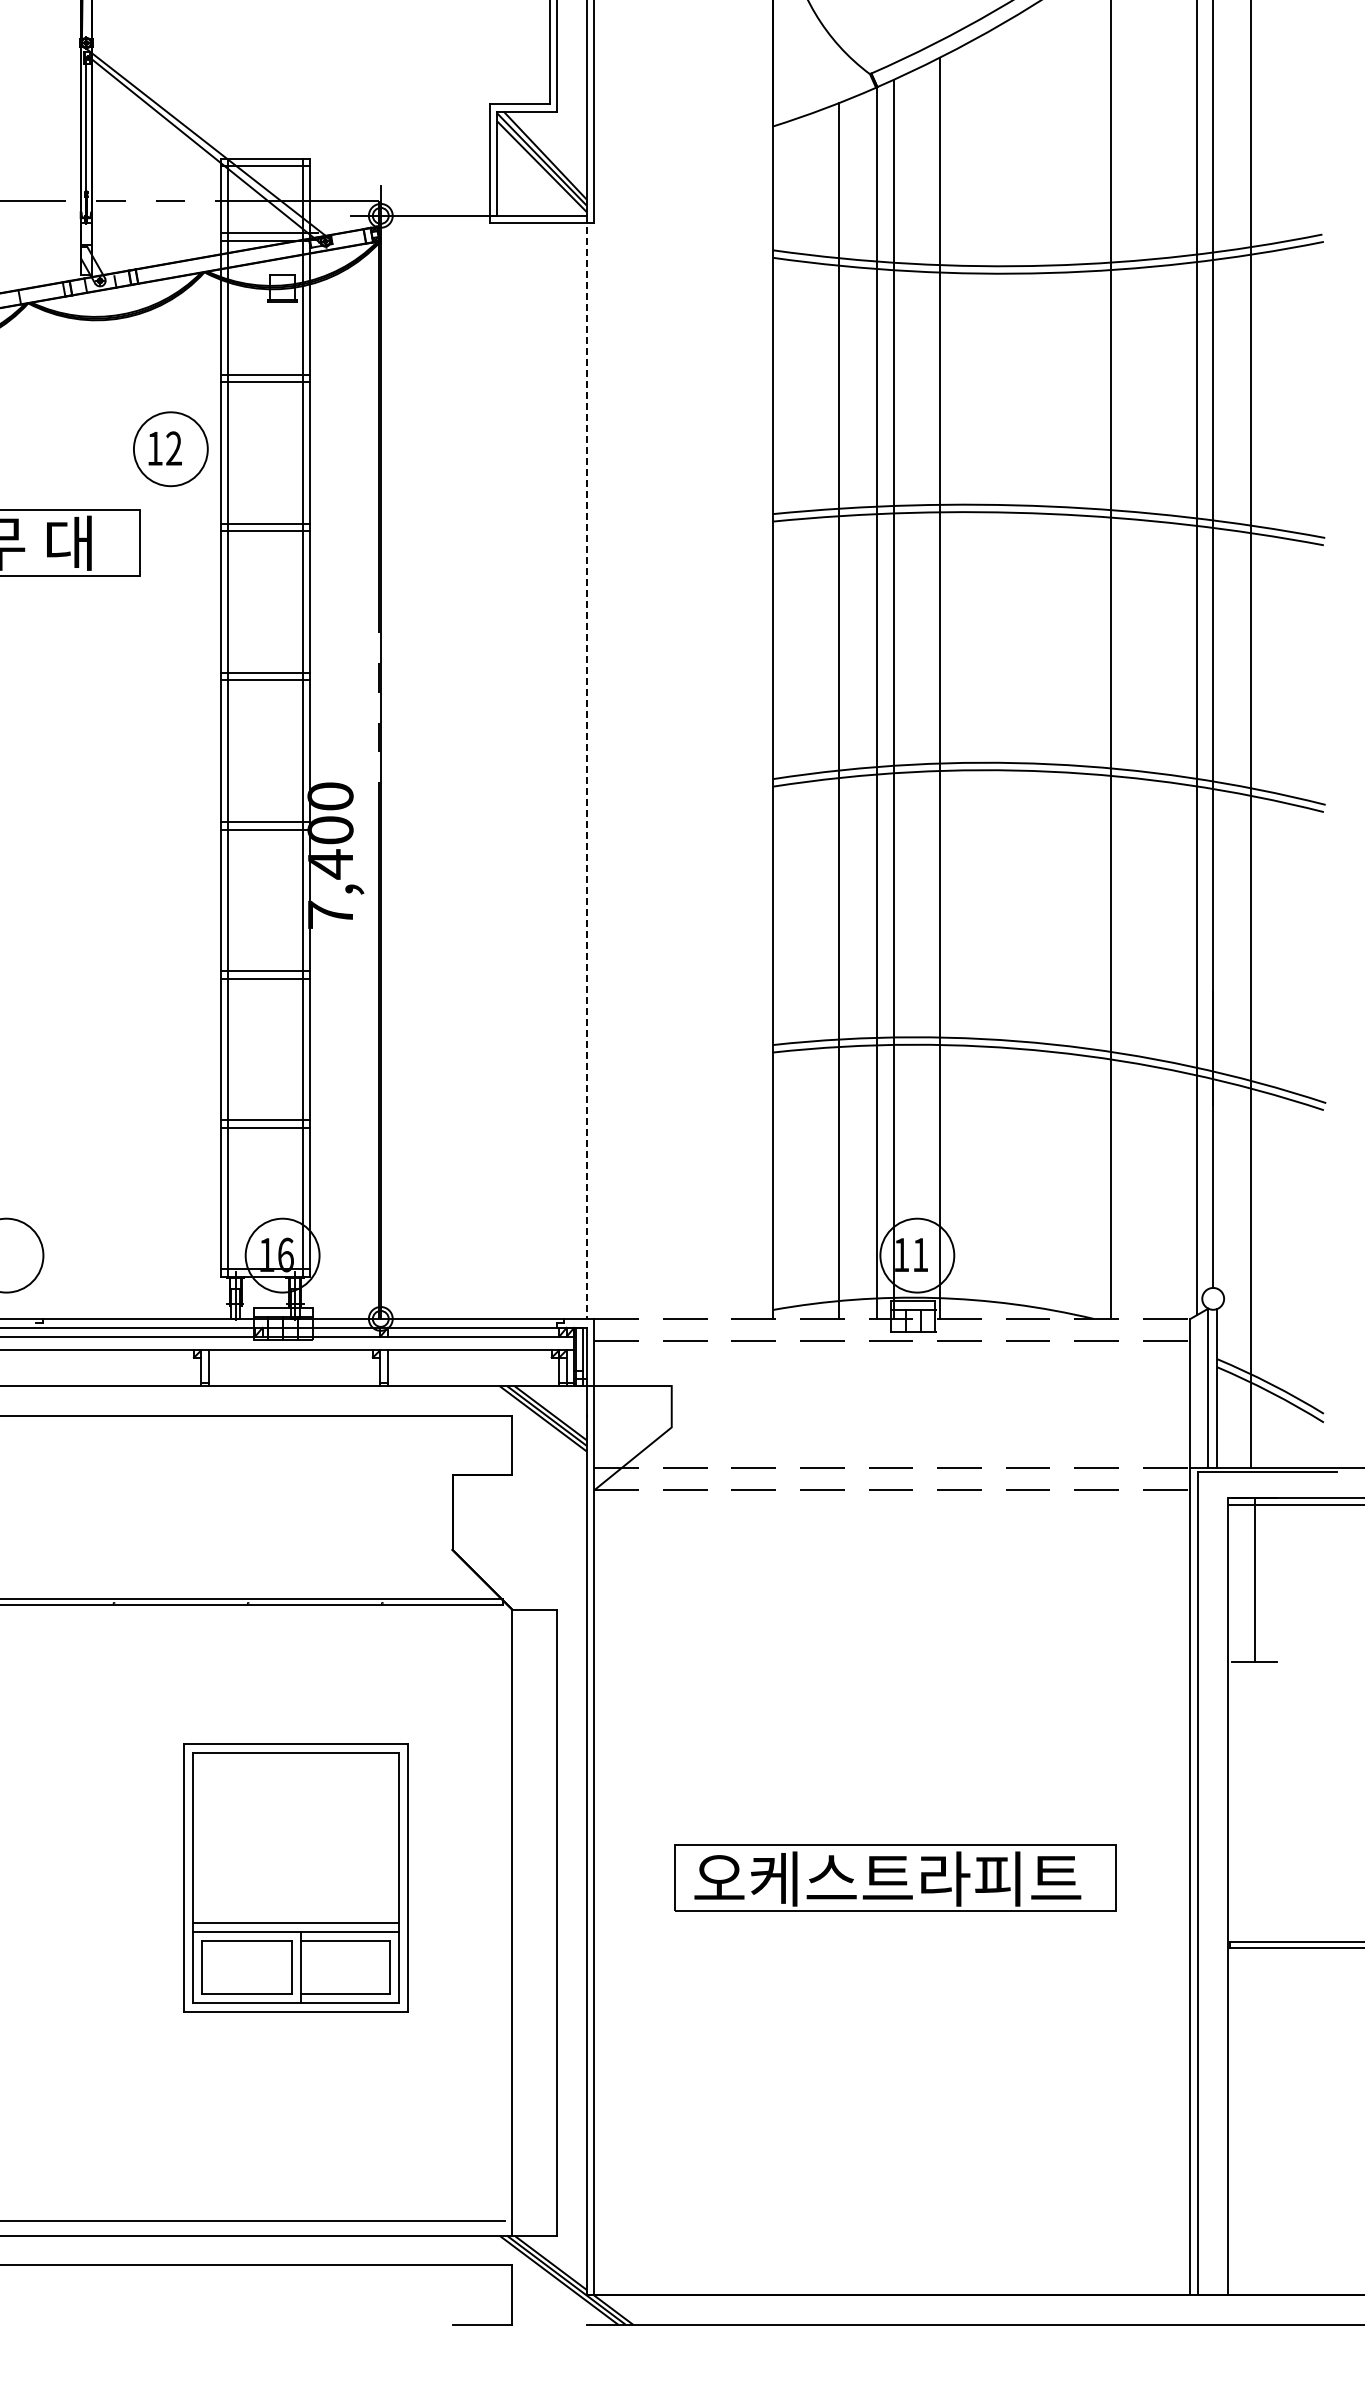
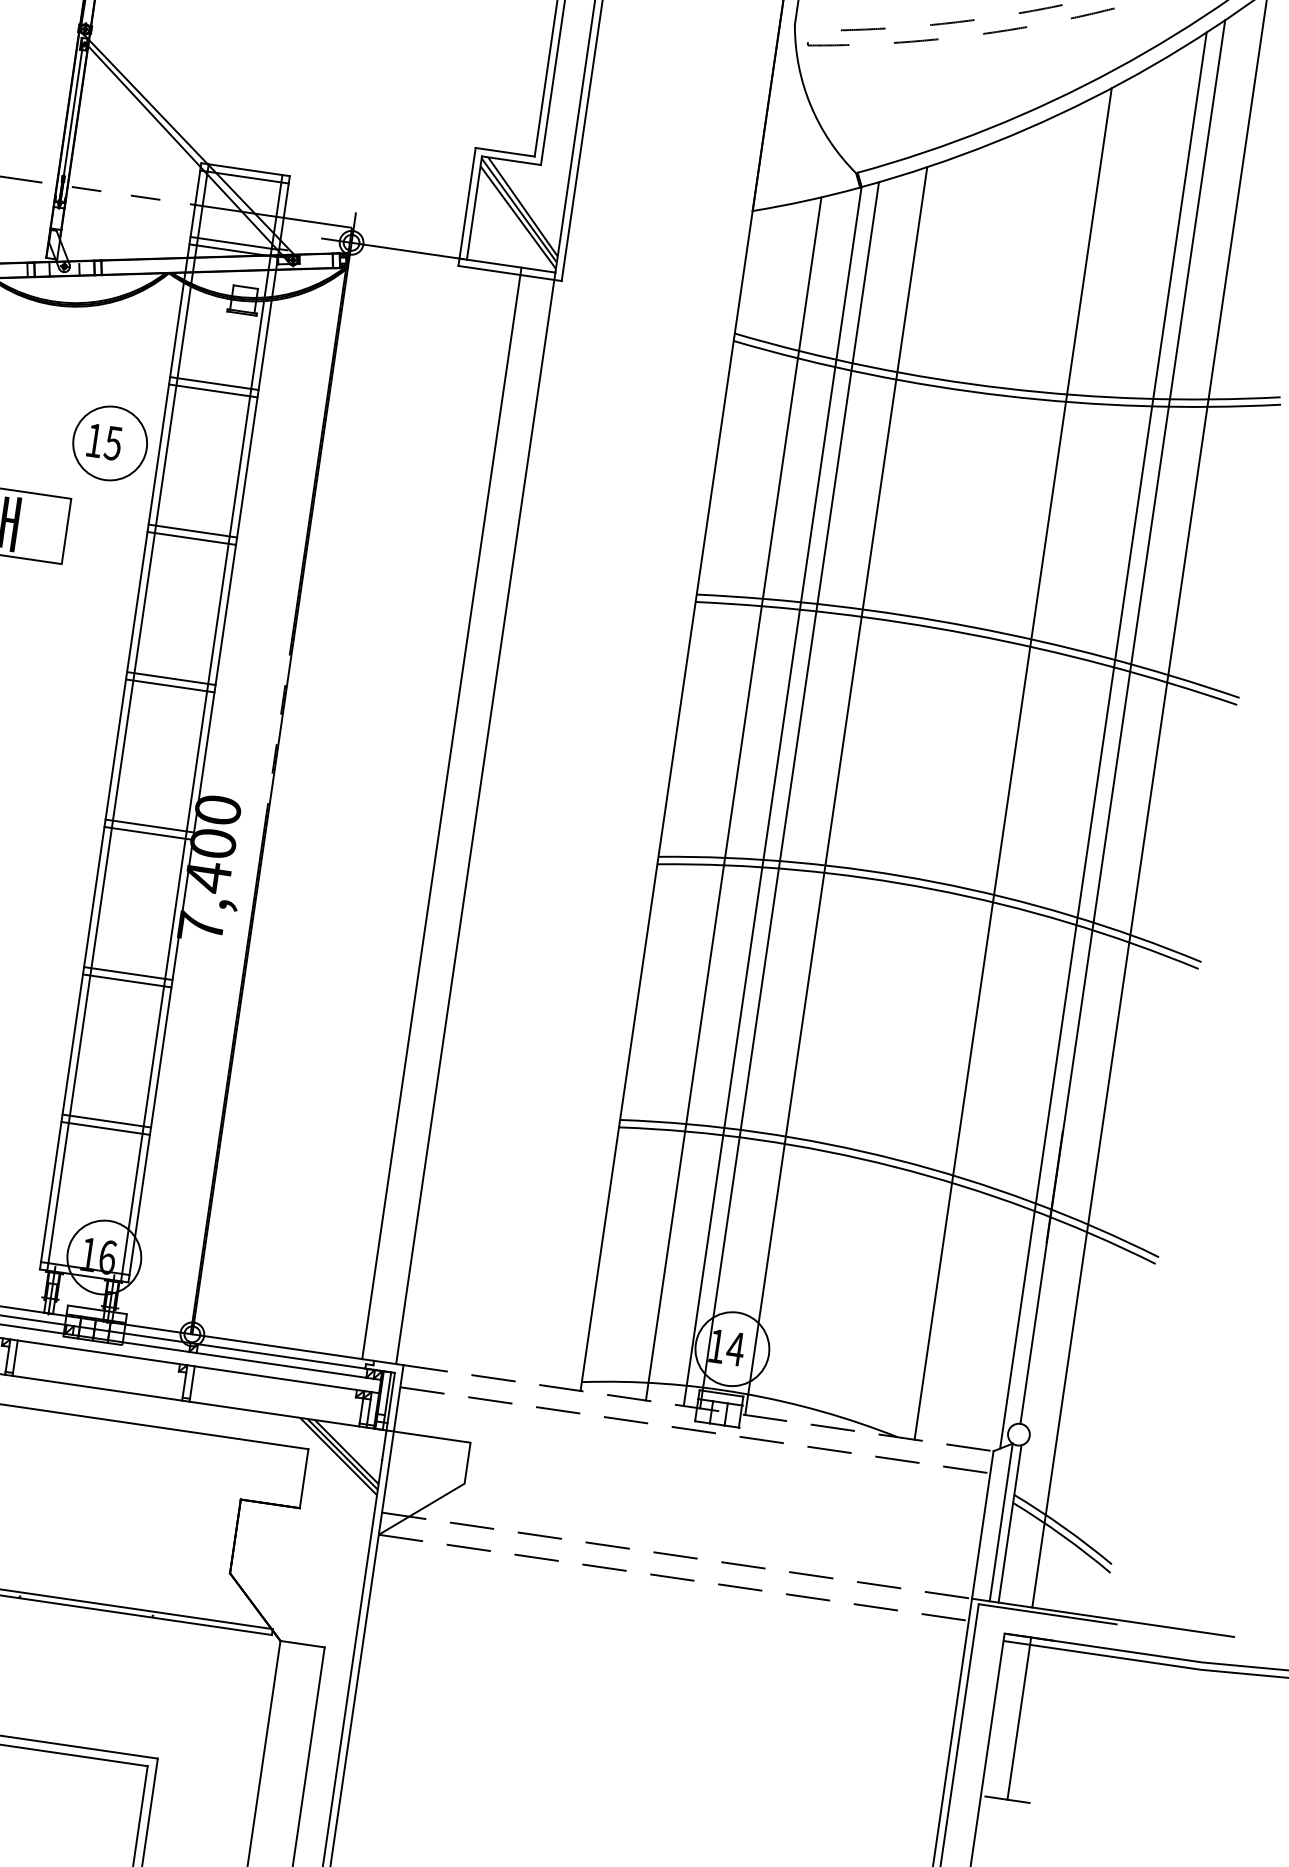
text: (173, 448) -> (112, 443), 12 -> 15
line: (552, 766) -> (442, 812), added
line: (586, 767) -> (475, 818), dashed -> solid
text: (920, 1254) -> (735, 1348), 11 -> 14

